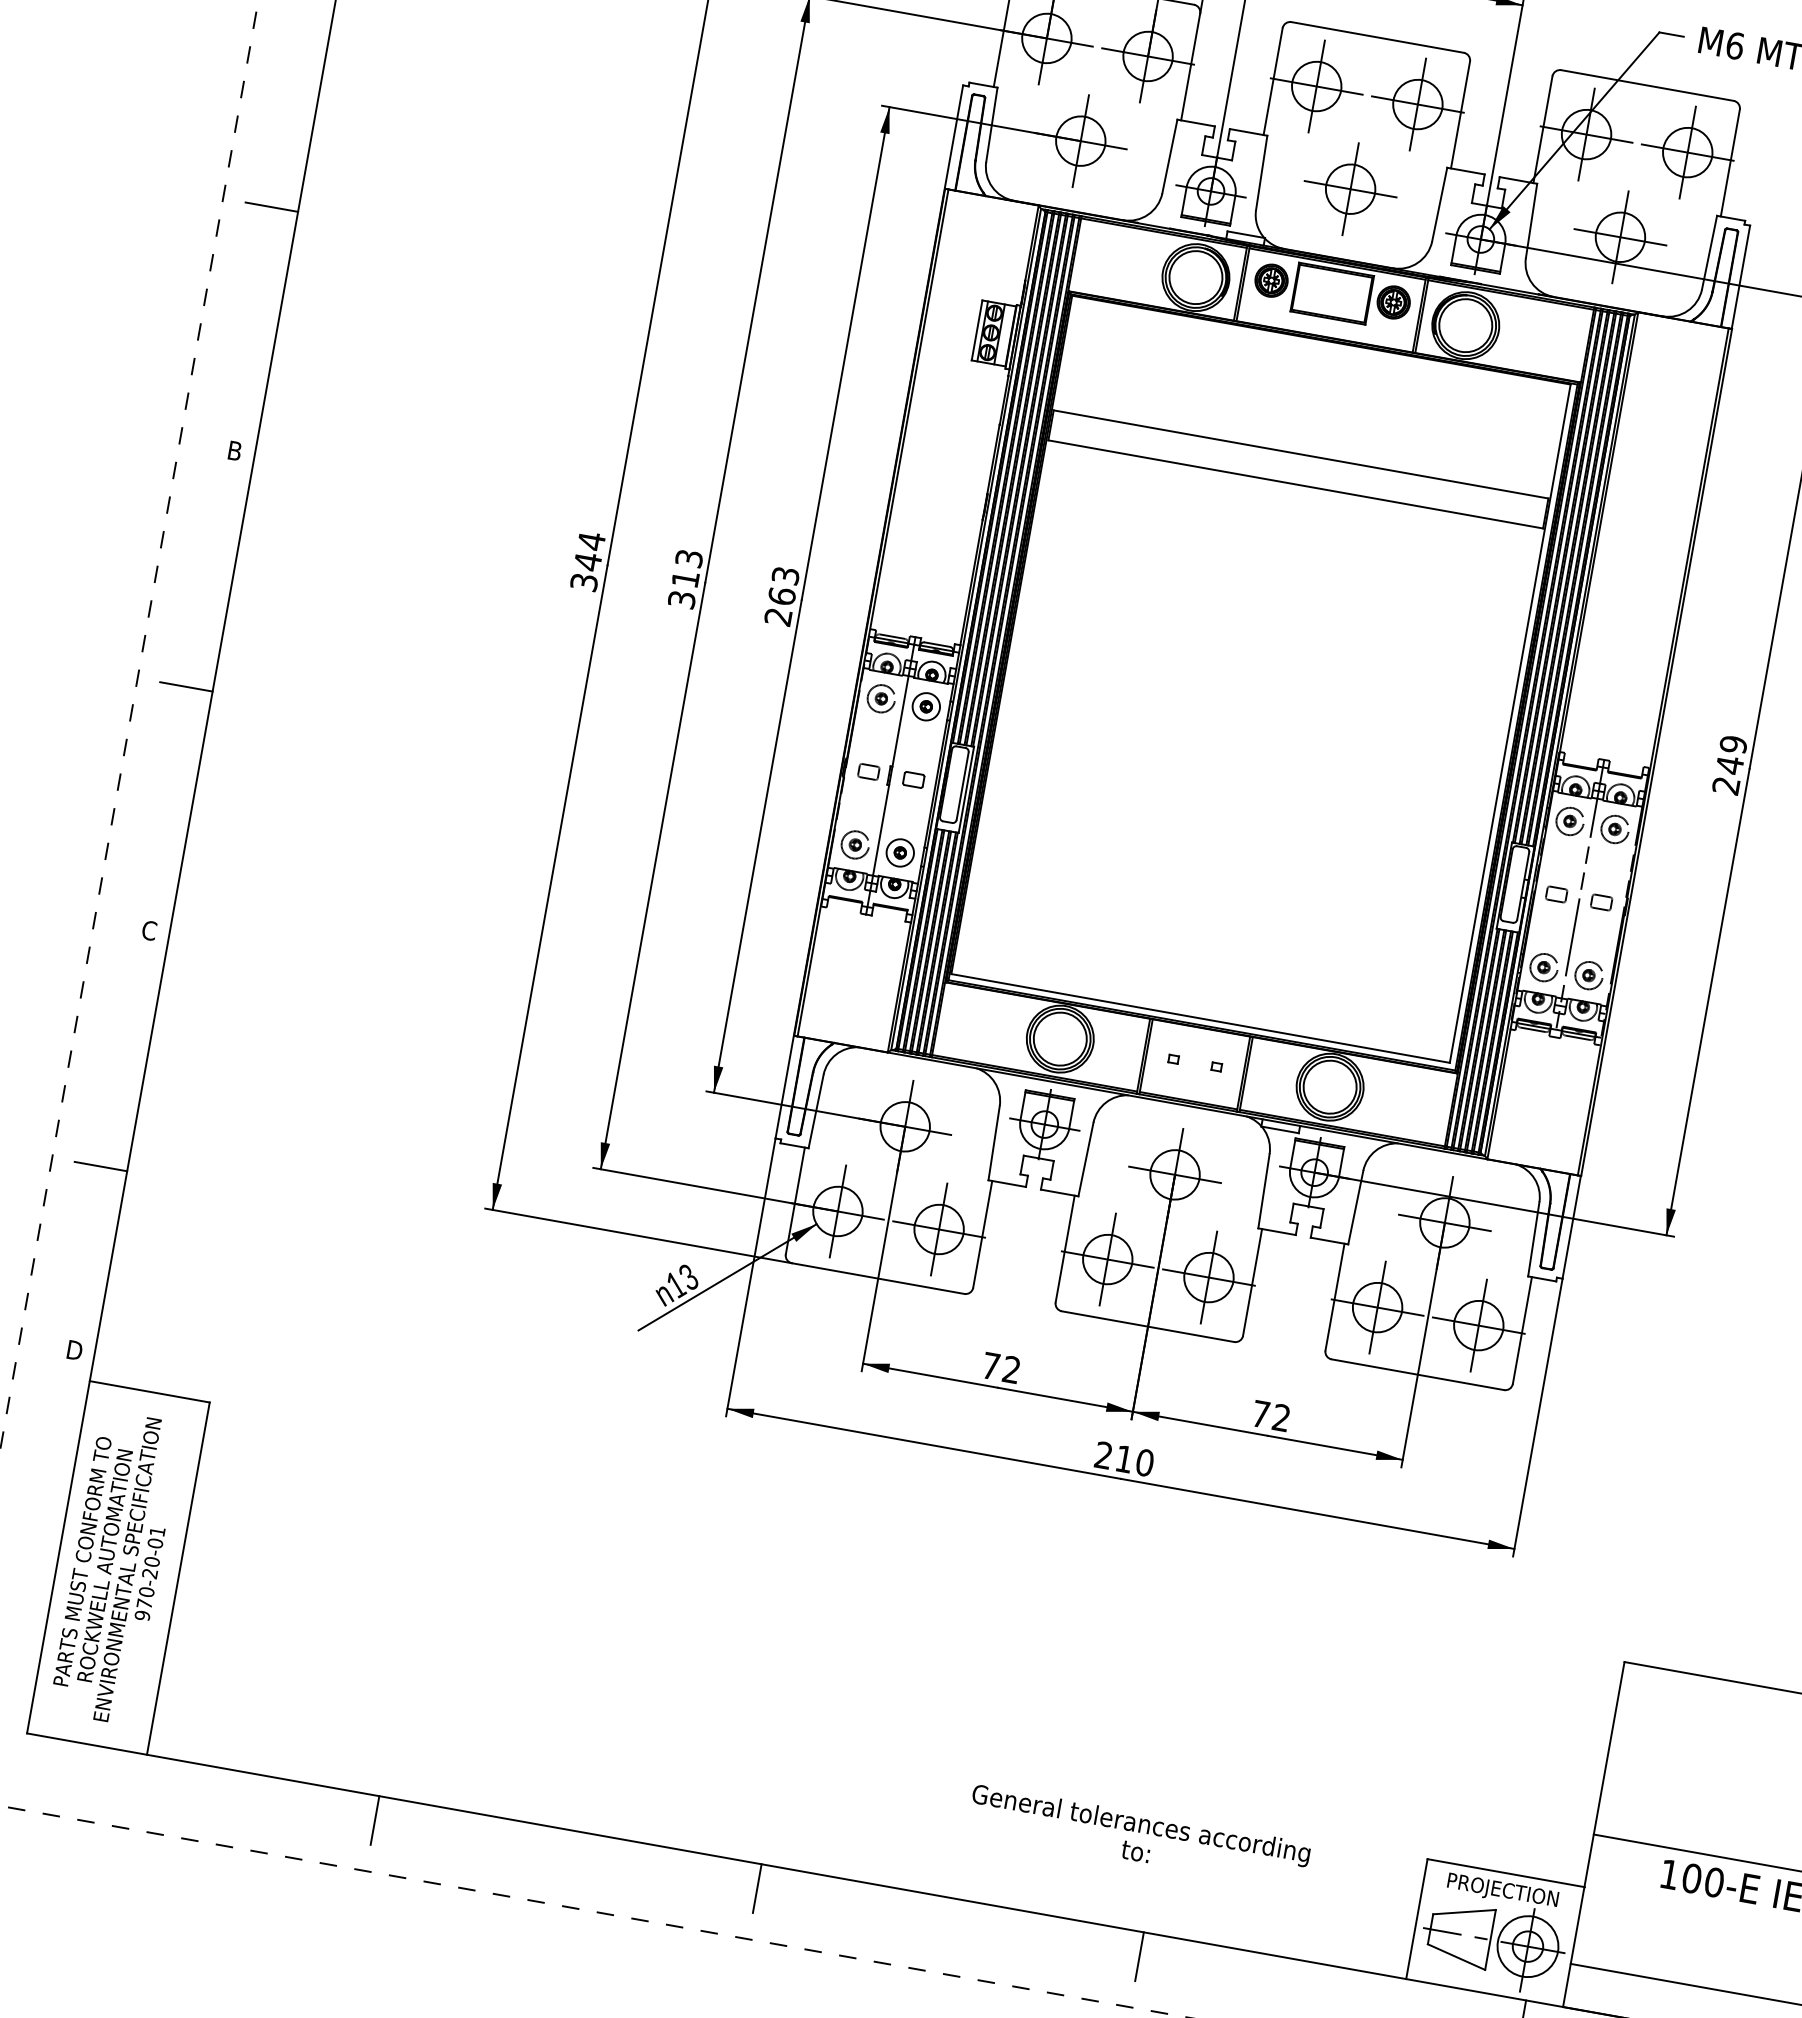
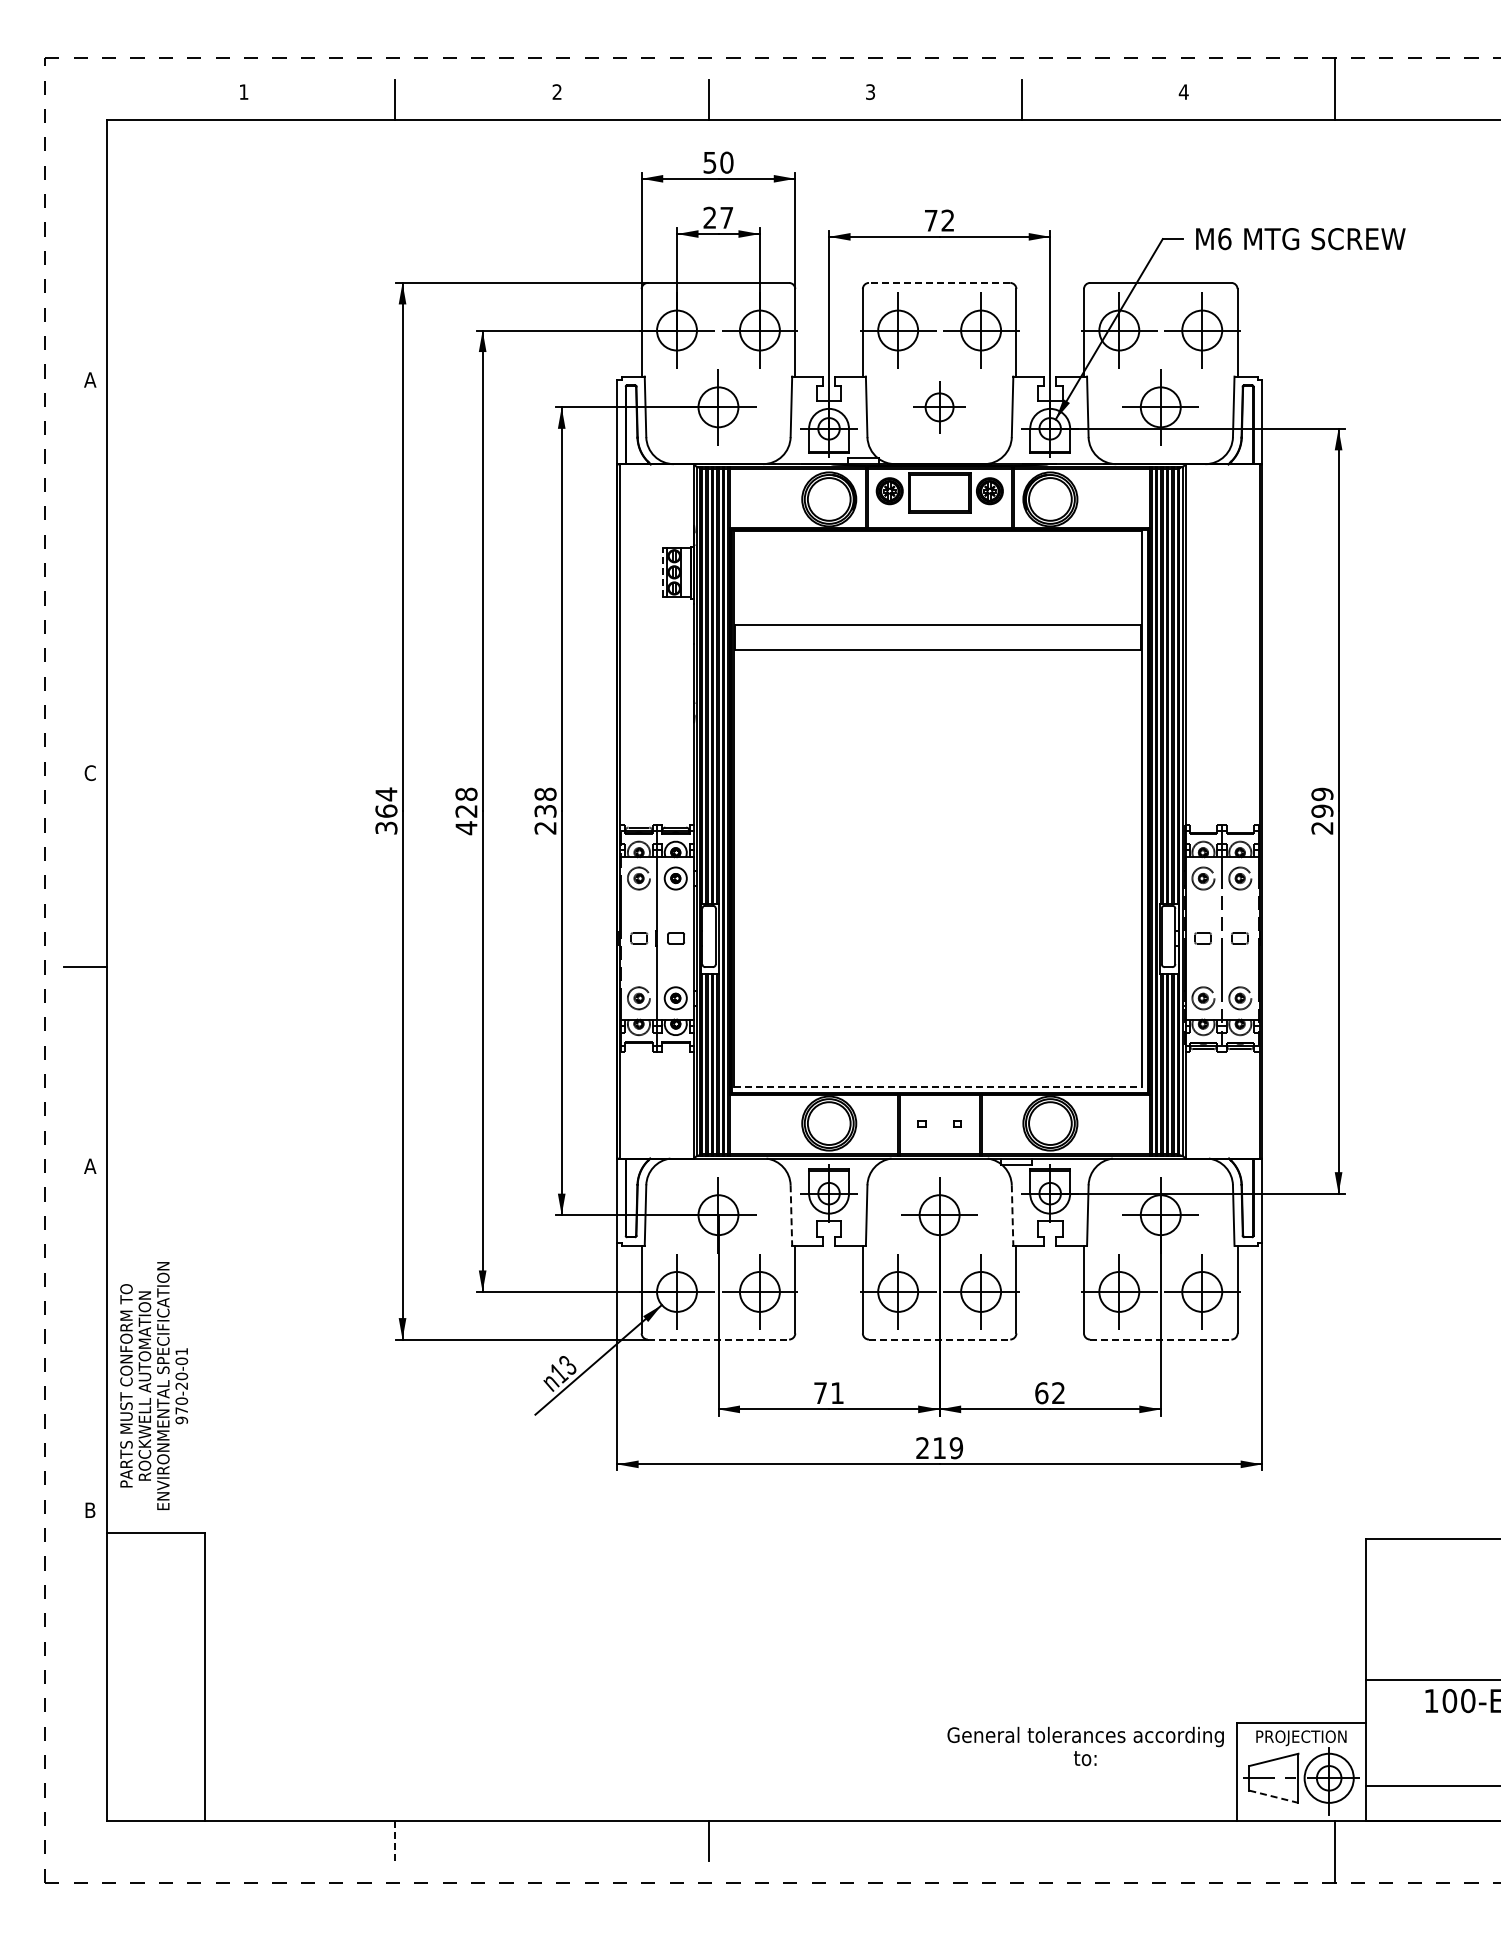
line: (1377, 36) -> (939, 282), solid -> dashed
part: (1350, 189) -> (939, 407), size x0.7
line: (270, 207) -> (84, 574), removed
line: (976, 330) -> (662, 572), solid -> dashed
text: (233, 451) -> (89, 773), B -> C
text: (587, 562) -> (386, 811), 344 -> 364
text: (685, 579) -> (466, 811), 313 -> 428
text: (783, 585) -> (545, 802), 263 -> 238
text: (1729, 765) -> (1322, 811), 249 -> 299
text: (149, 930) -> (90, 1166), C -> A
line: (1201, 1018) -> (938, 1087), solid -> dashed
line: (994, 1144) -> (791, 1216), solid -> dashed
line: (100, 1166) -> (84, 1360), removed
line: (1263, 1192) -> (1012, 1216), solid -> dashed
line: (878, 1278) -> (718, 1339), solid -> dashed
line: (1147, 1326) -> (939, 1339), solid -> dashed
text: (75, 1349) -> (90, 1509), D -> B
text: (1011, 1369) -> (837, 1392), 72 -> 71
line: (1417, 1374) -> (1160, 1339), solid -> dashed
text: (1260, 1414) -> (1041, 1393), 72 -> 62
text: (1144, 1463) -> (956, 1448), 210 -> 219
text: (116, 1567) -> (154, 1385), moved
line: (375, 1820) -> (395, 1841), solid -> dashed
text: (1138, 1837) -> (1085, 1746), moved
line: (1457, 1956) -> (1274, 1796), solid -> dashed
line: (1140, 1957) -> (1022, 1841), removed

